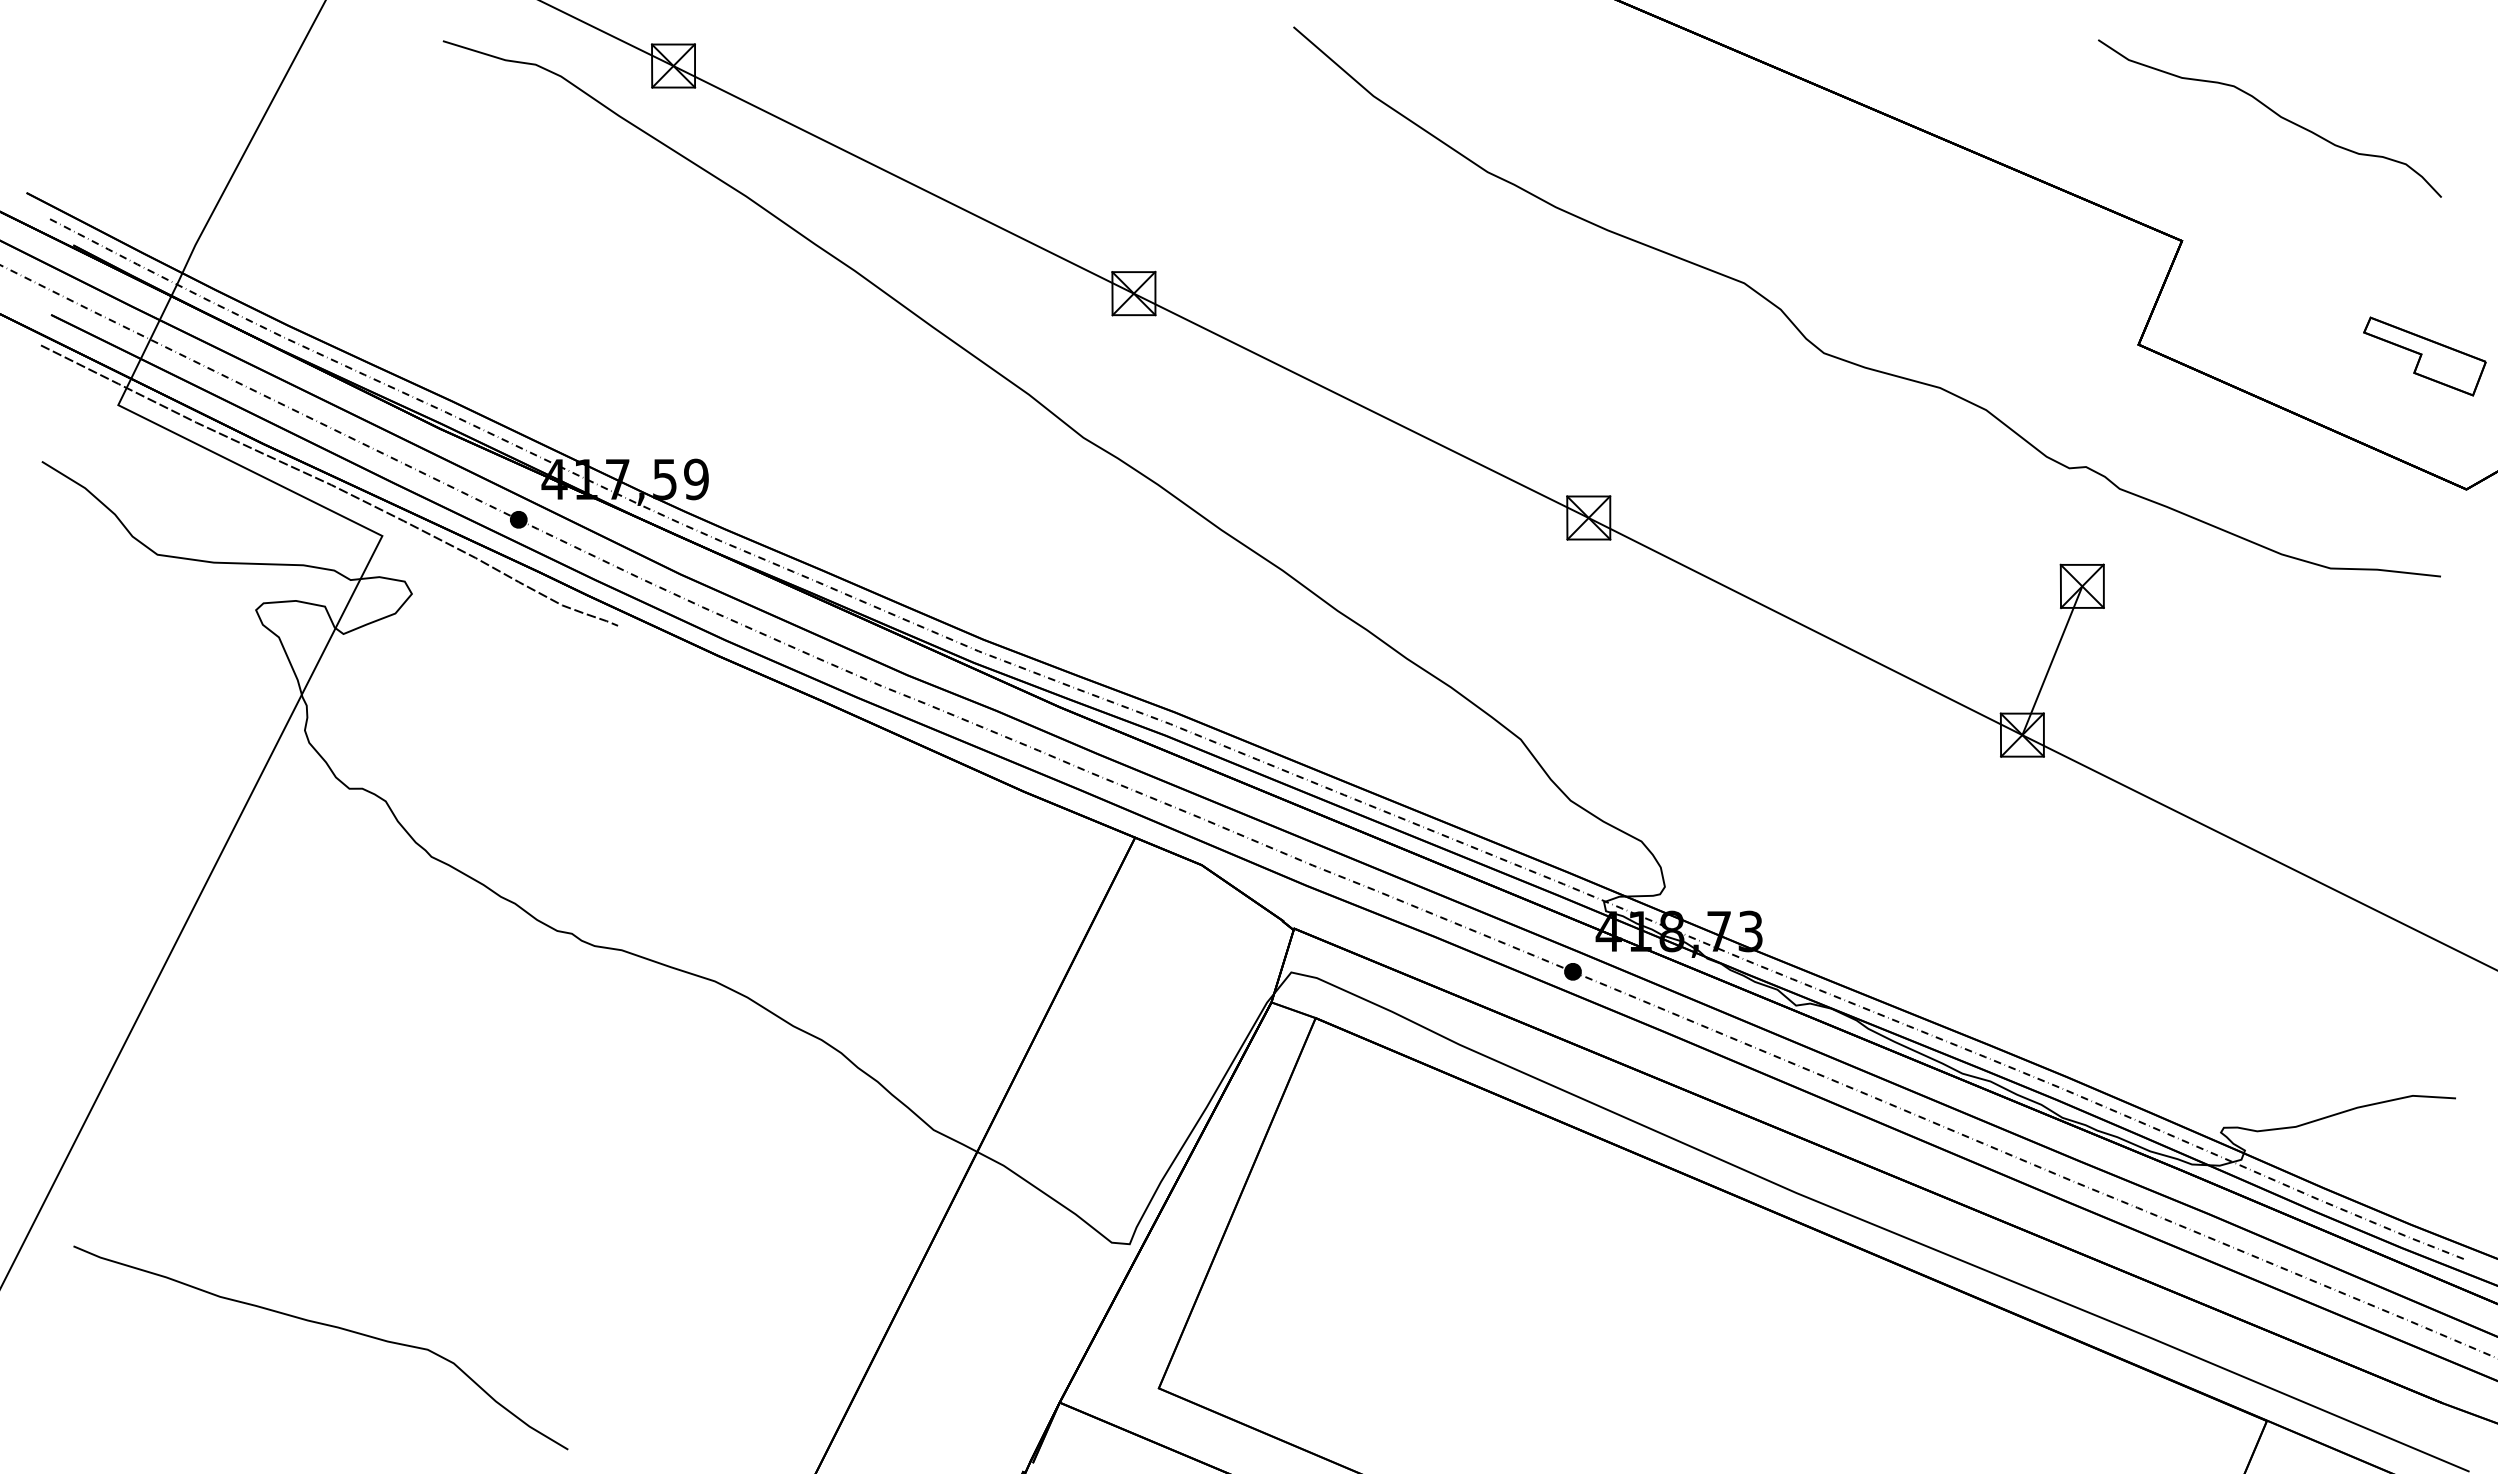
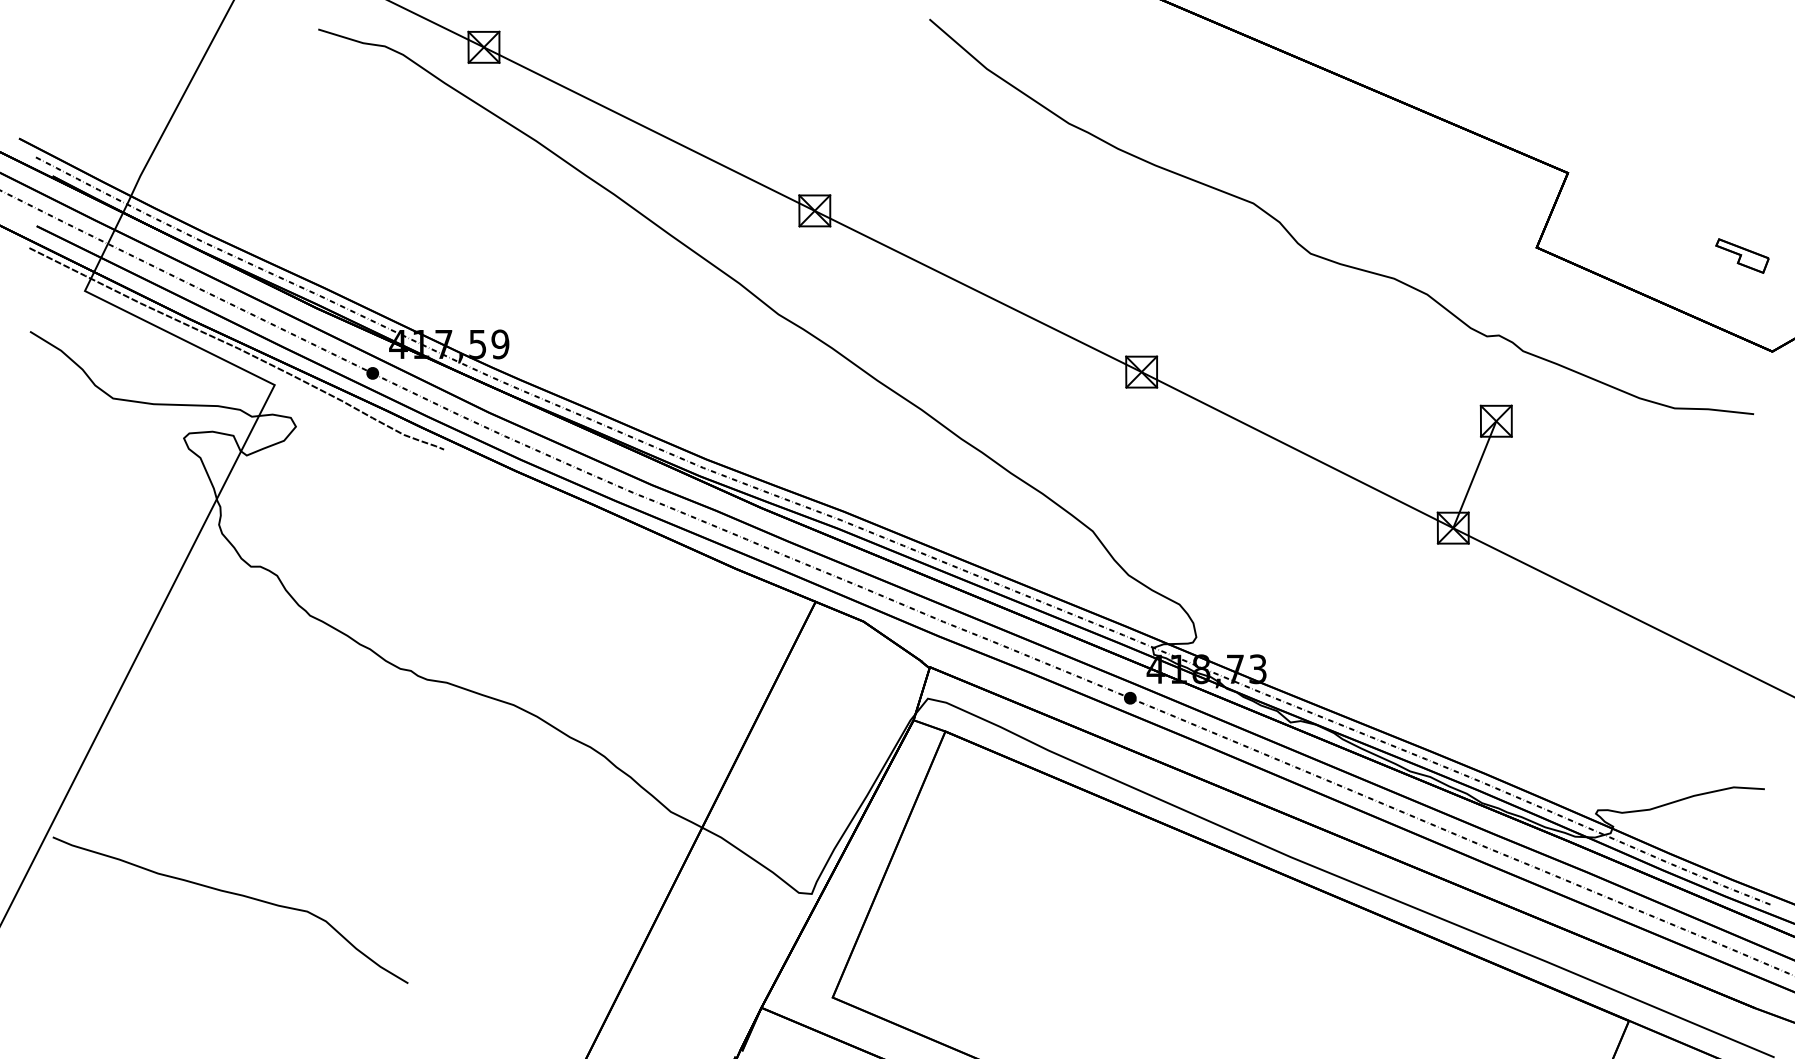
curve: (2274, 113) -> (1634, 81), removed
part: (2424, 356) -> (1742, 256), size x0.6
curve: (323, 1325) -> (232, 894), moved

